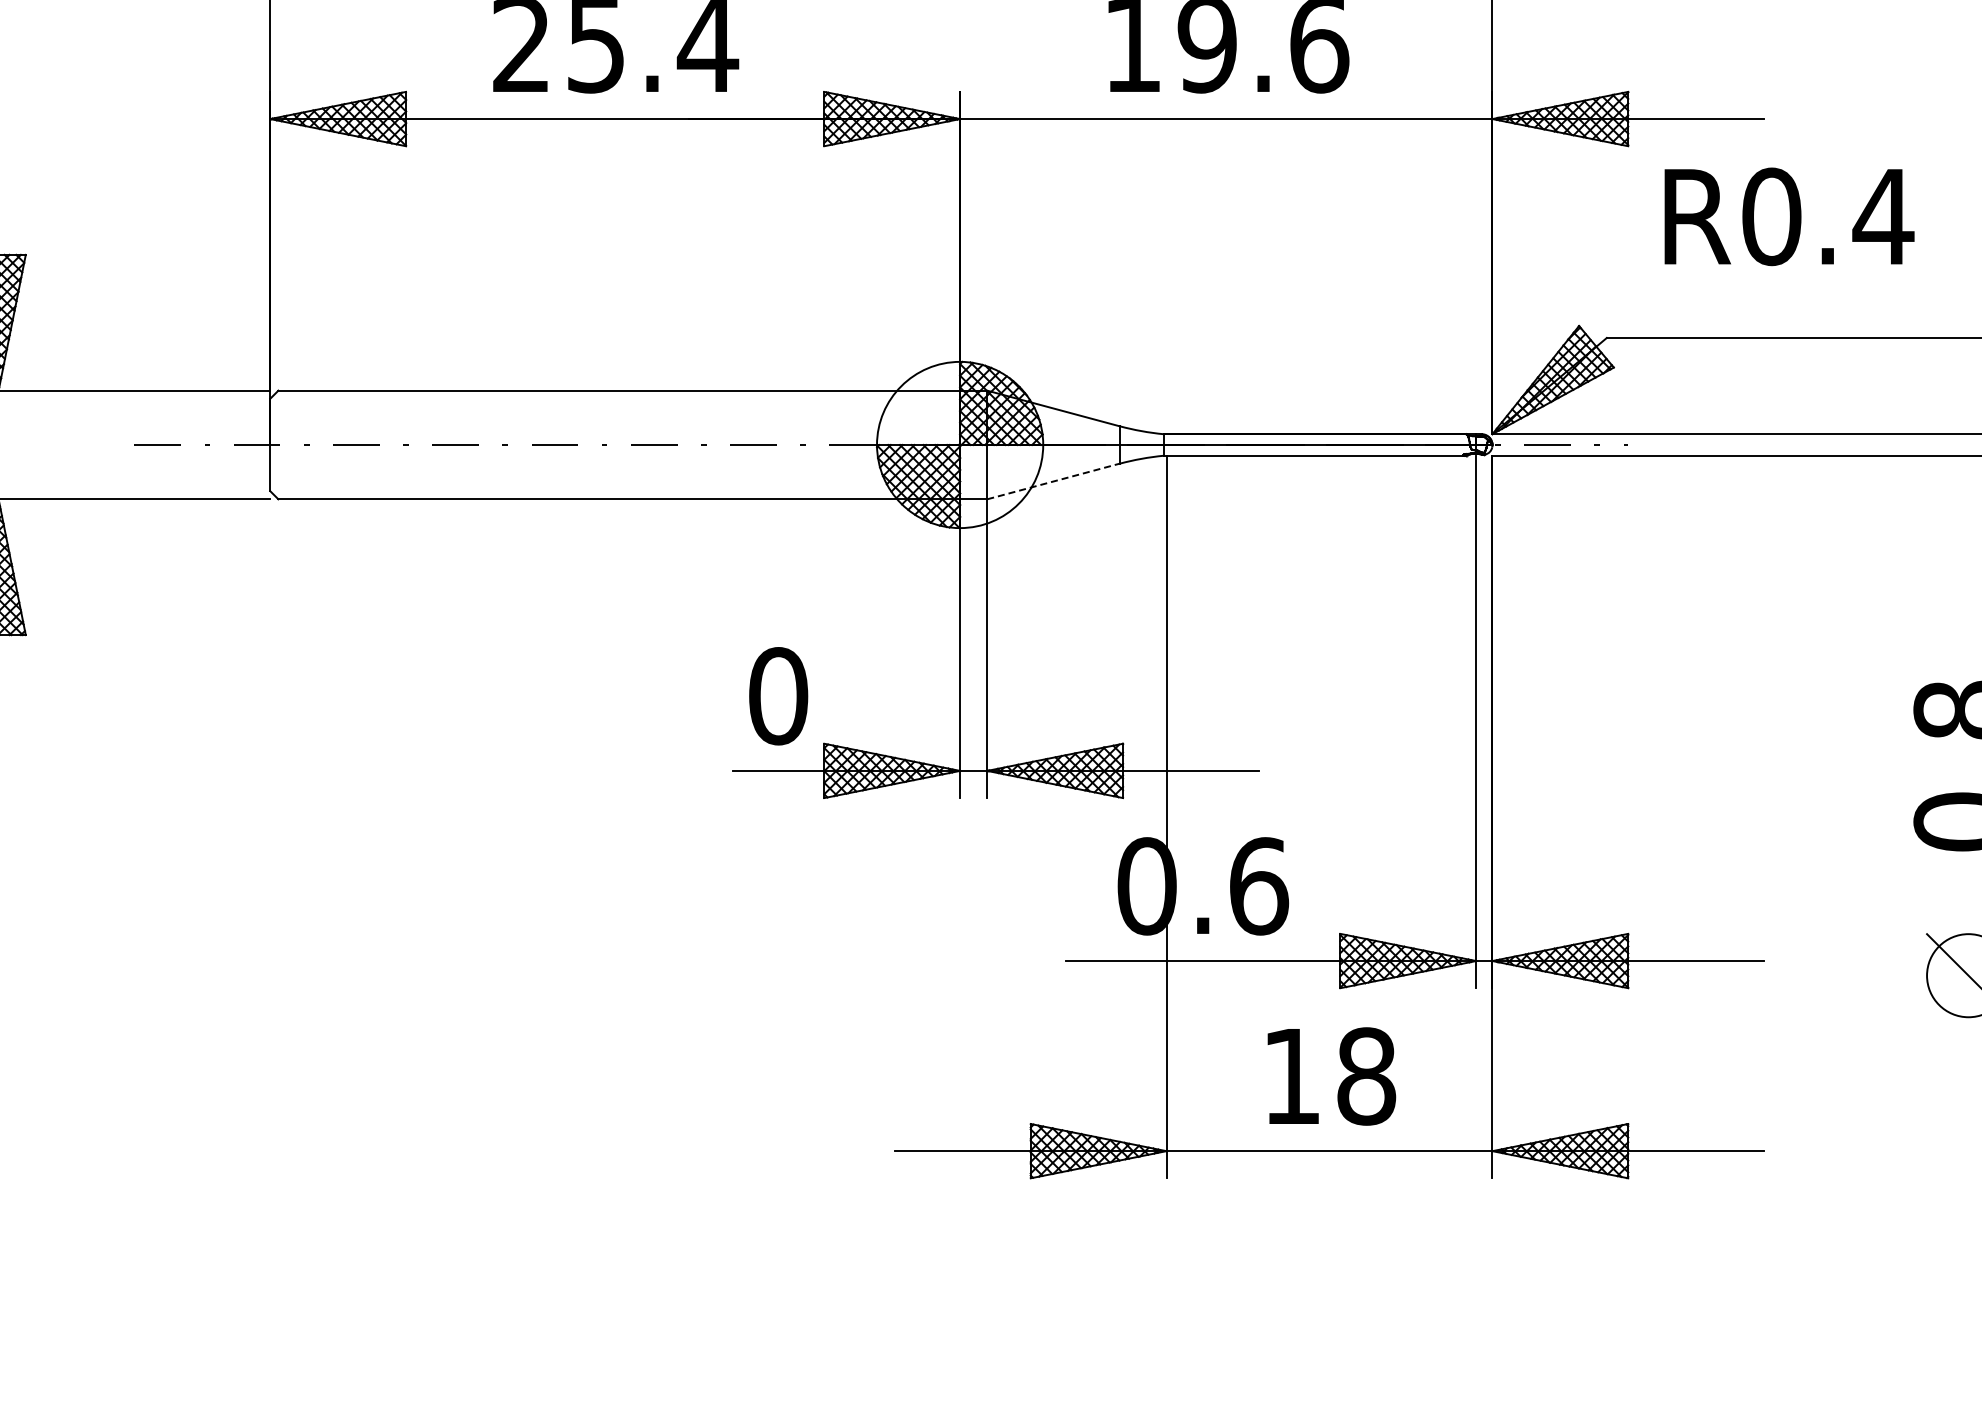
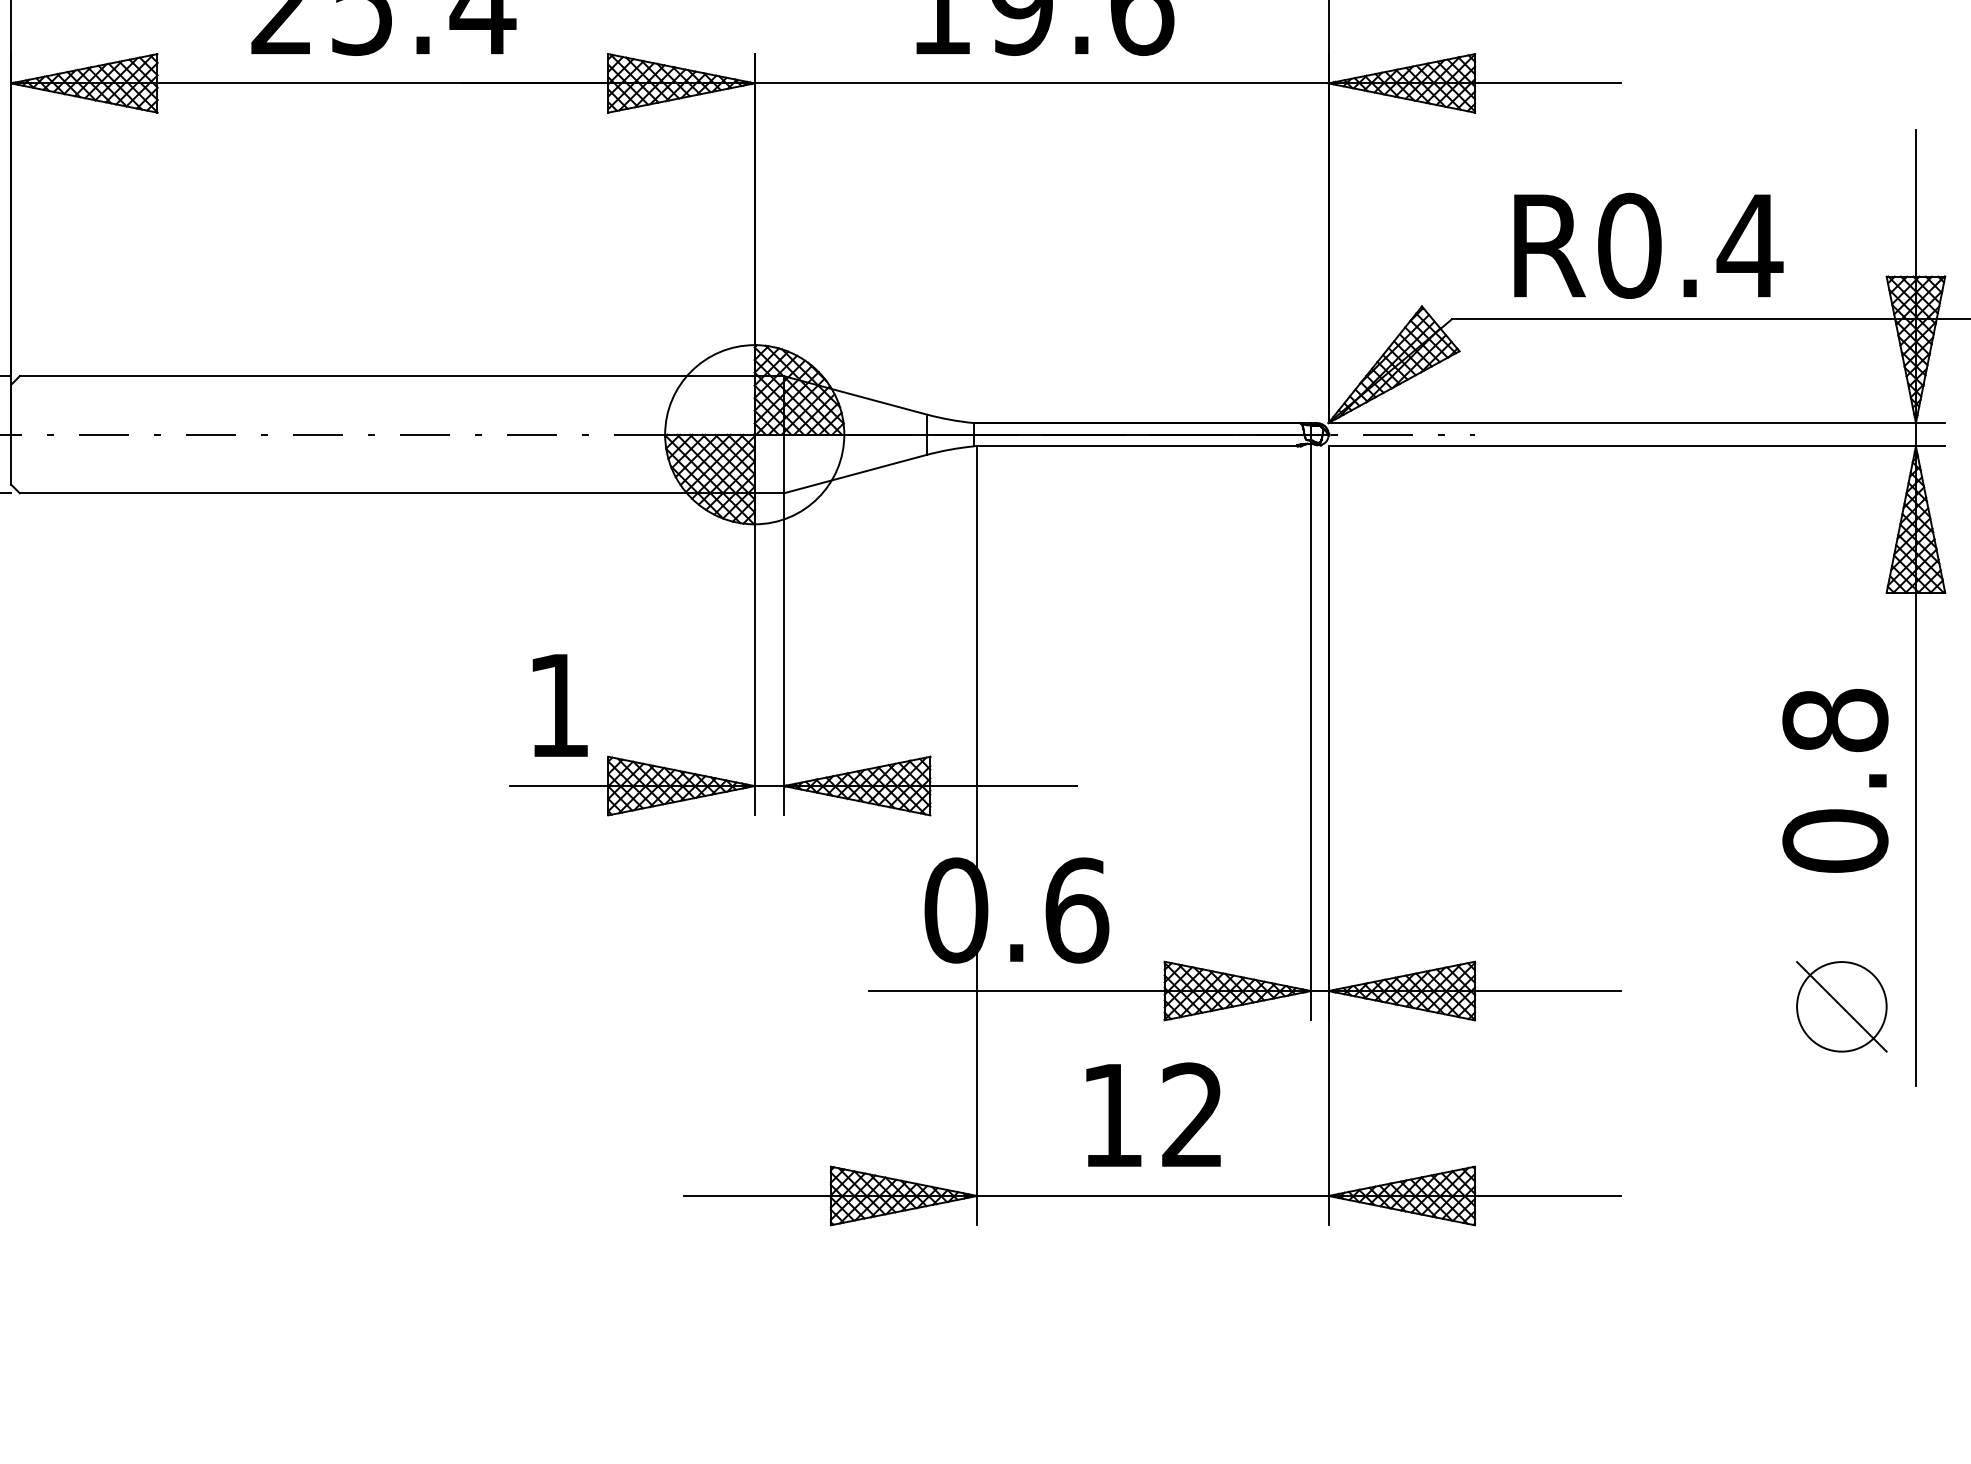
text: (1789, 216) -> (1648, 245), moved
line: (1053, 481) -> (855, 474), dashed -> solid
text: (778, 696) -> (558, 705), 0 -> 1
text: (1366, 1076) -> (1192, 1115), 18 -> 12

